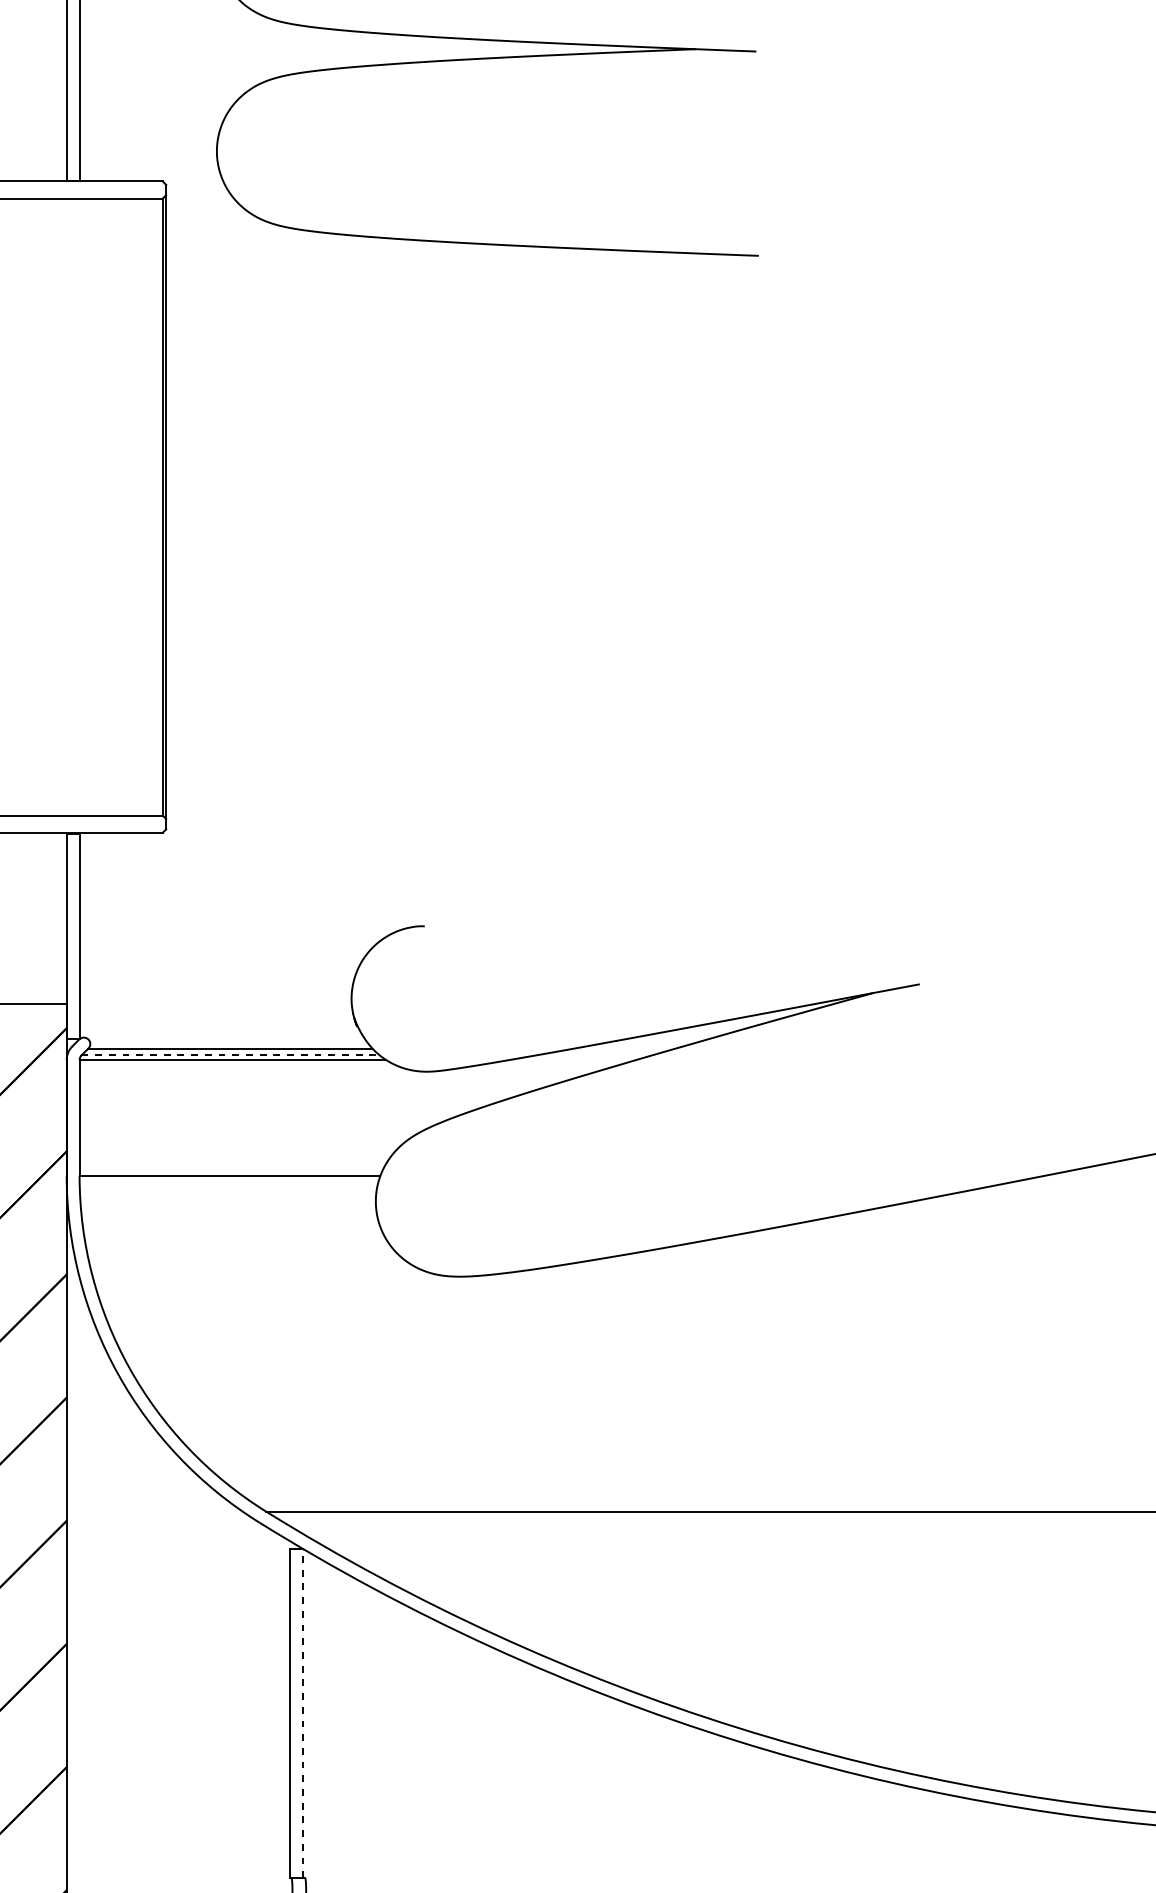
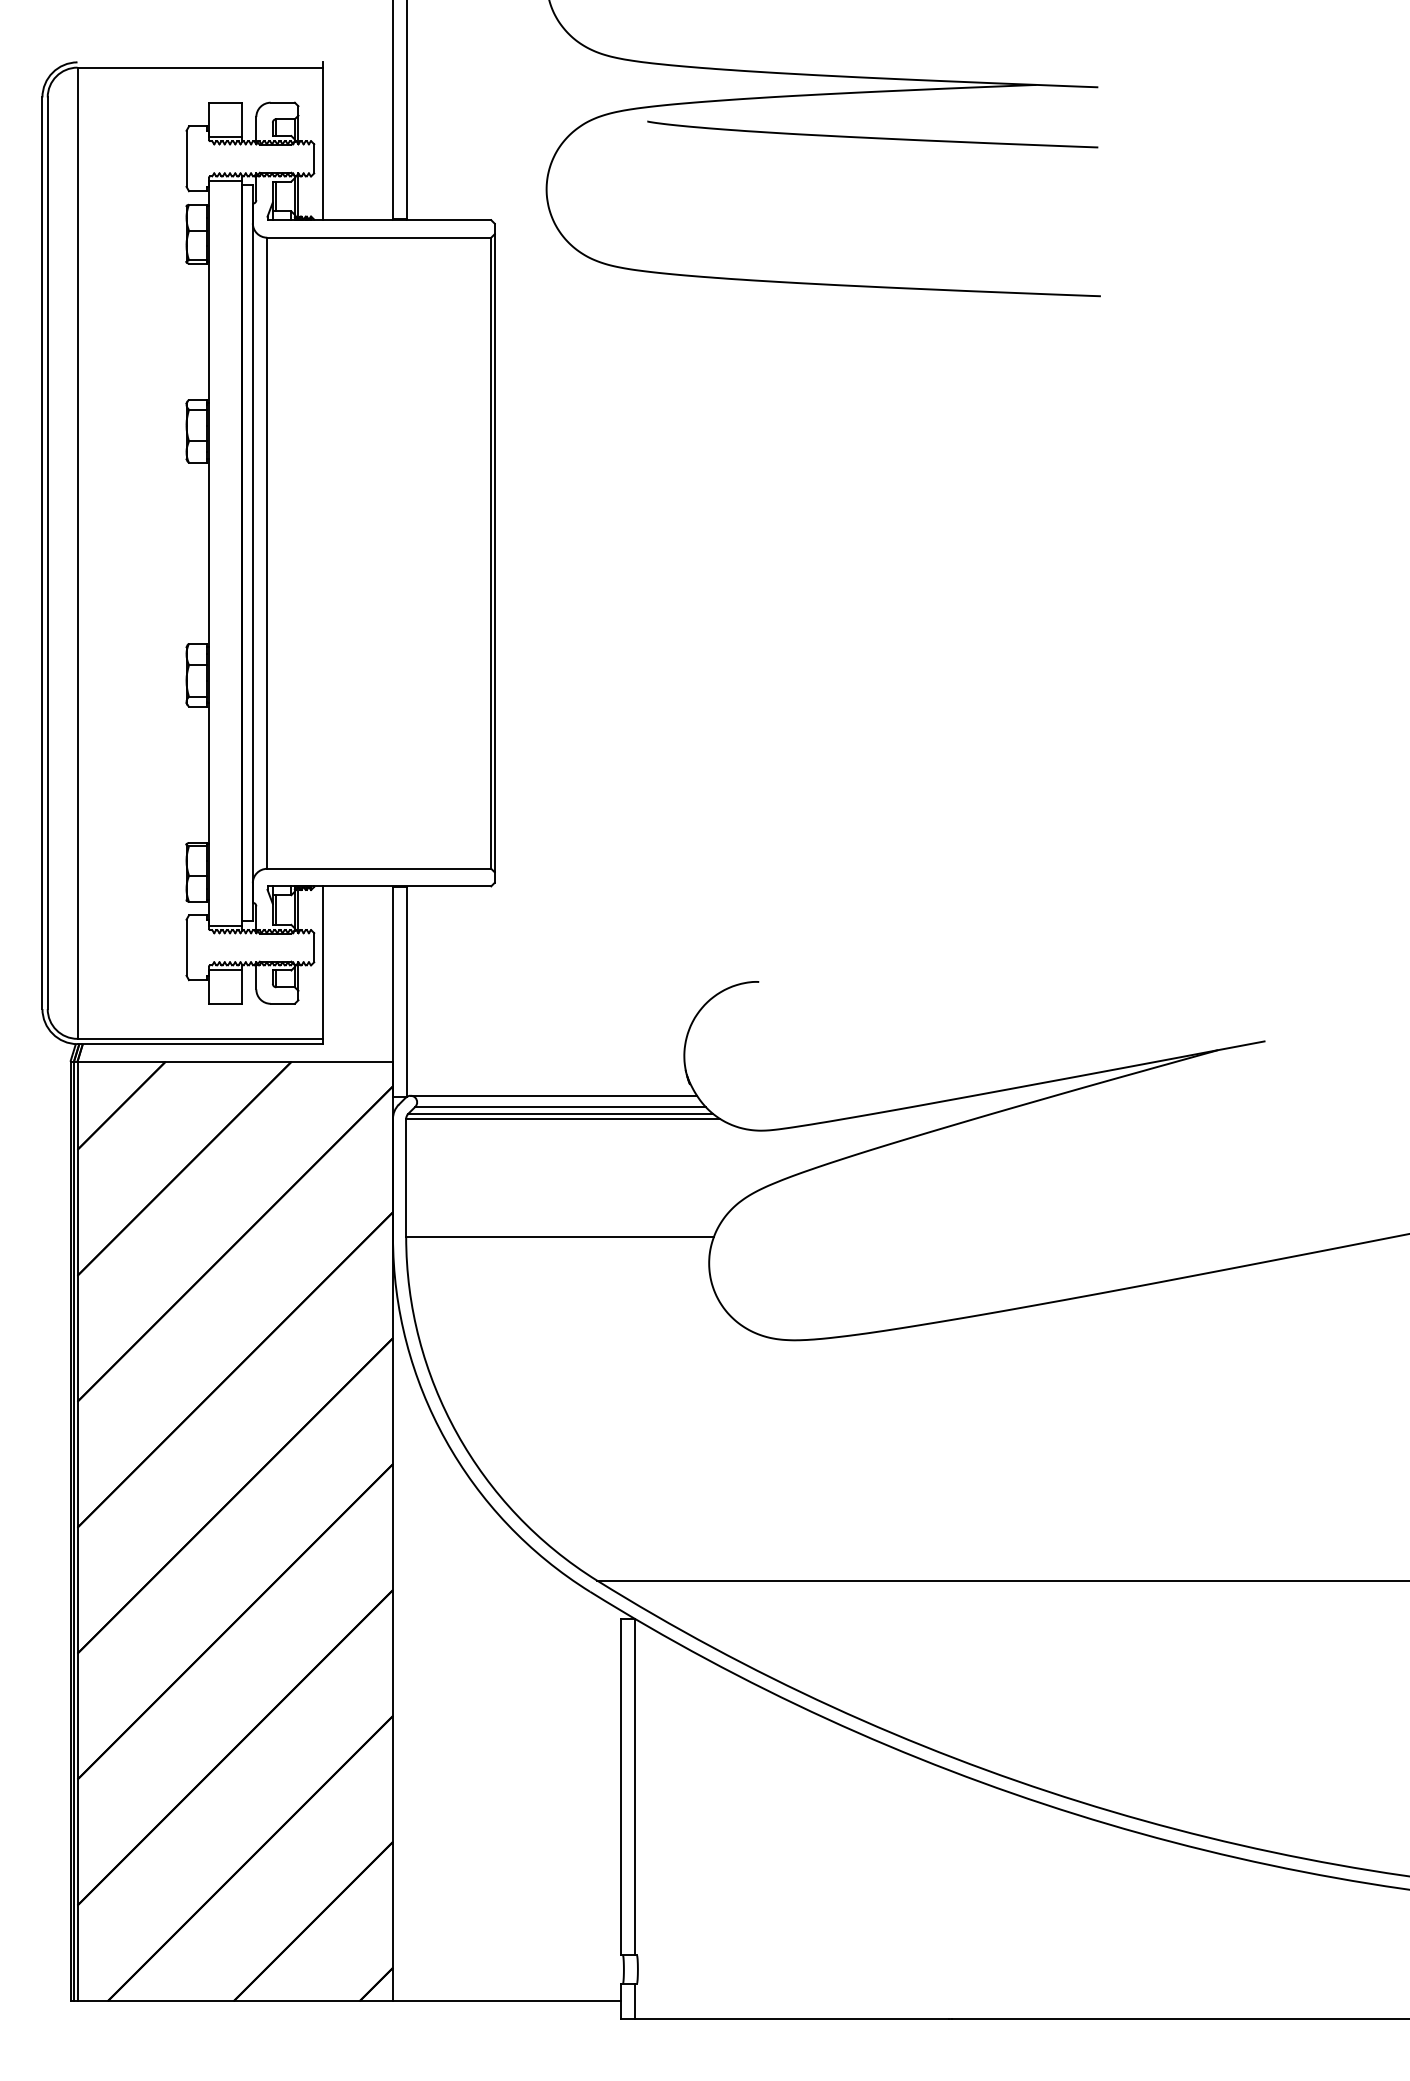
curve: (535, 100) -> (872, 137), added
line: (223, 1037) -> (553, 1095), added
line: (230, 1055) -> (560, 1114), dashed -> solid
line: (303, 1712) -> (635, 1786), dashed -> solid

